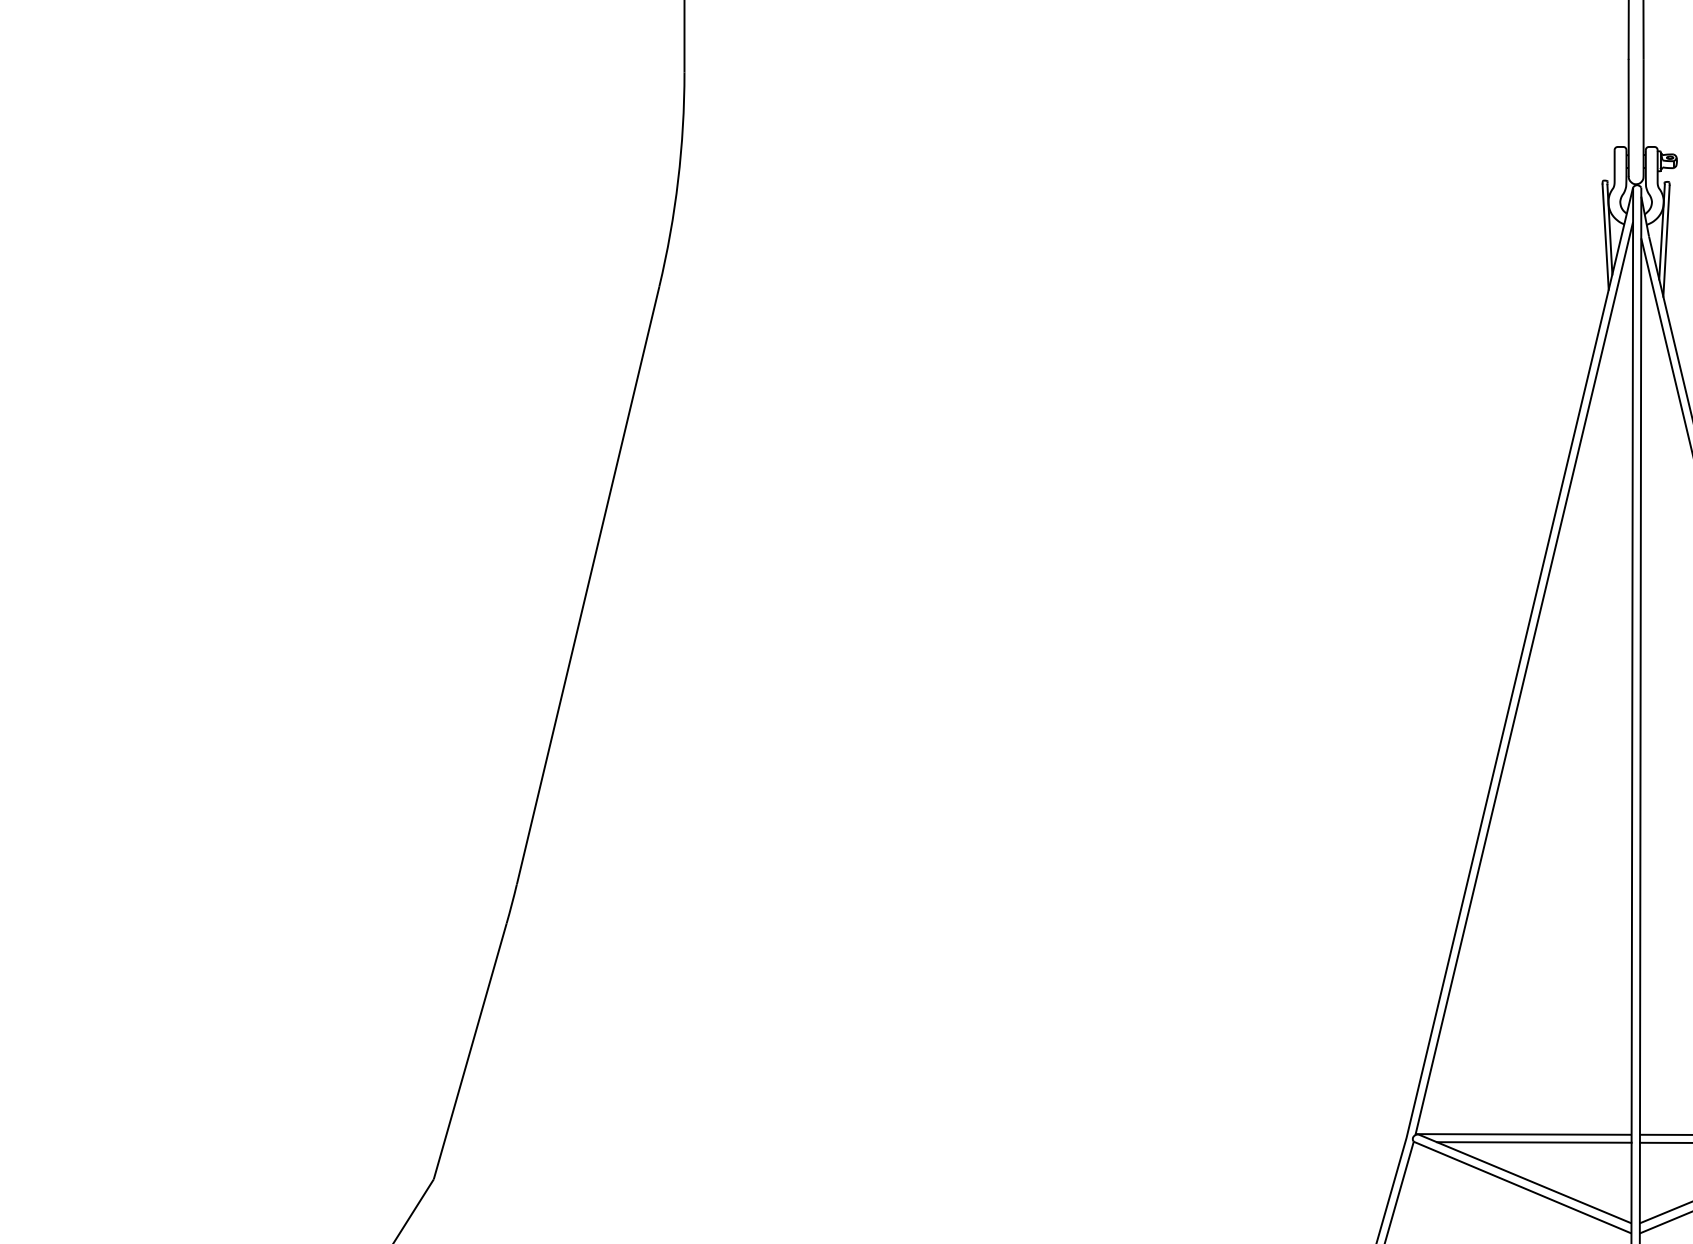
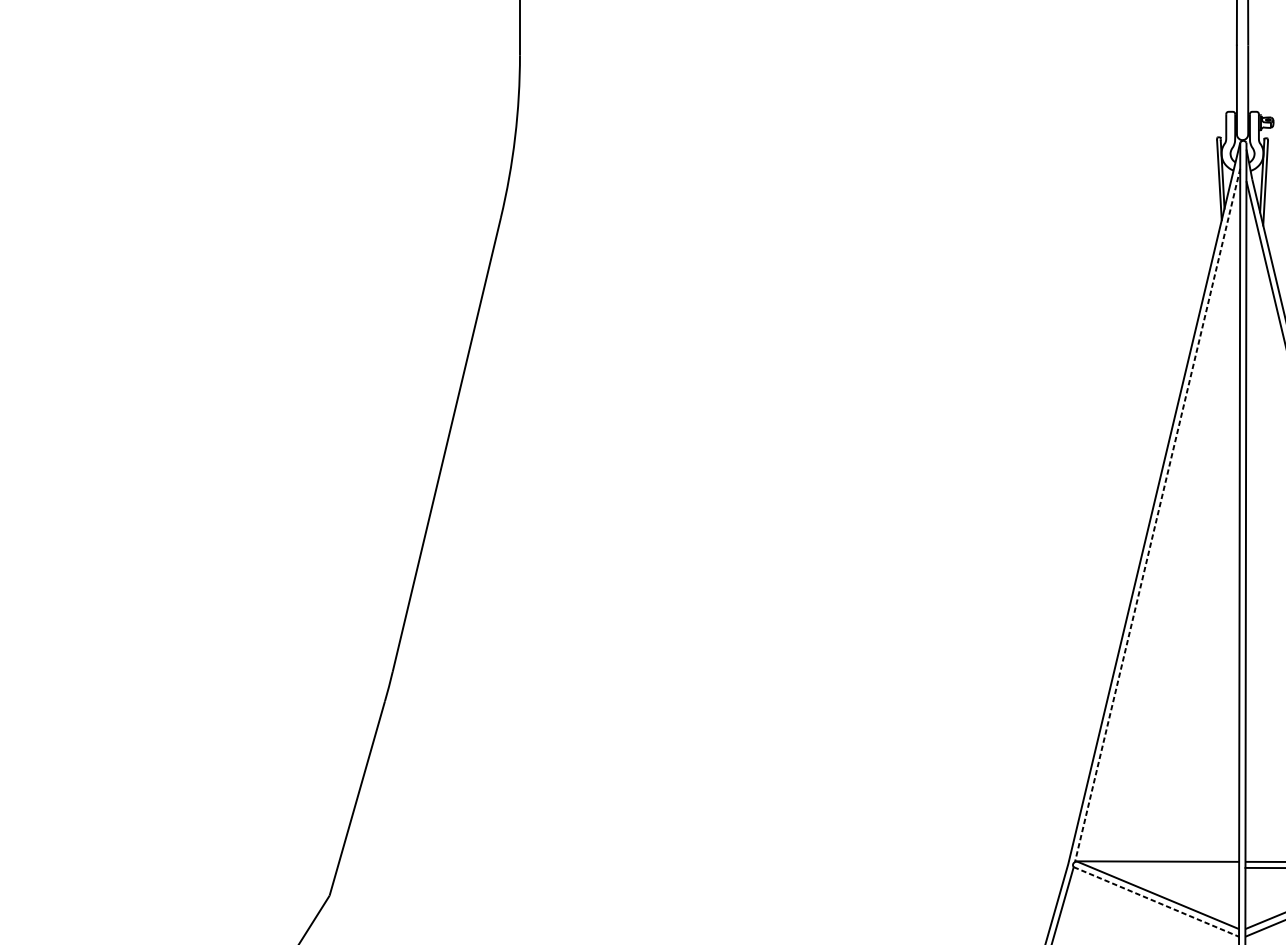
line: (1524, 679) -> (1157, 516), solid -> dashed
line: (1533, 1142) -> (1164, 867), removed
line: (1523, 1187) -> (1157, 901), solid -> dashed

